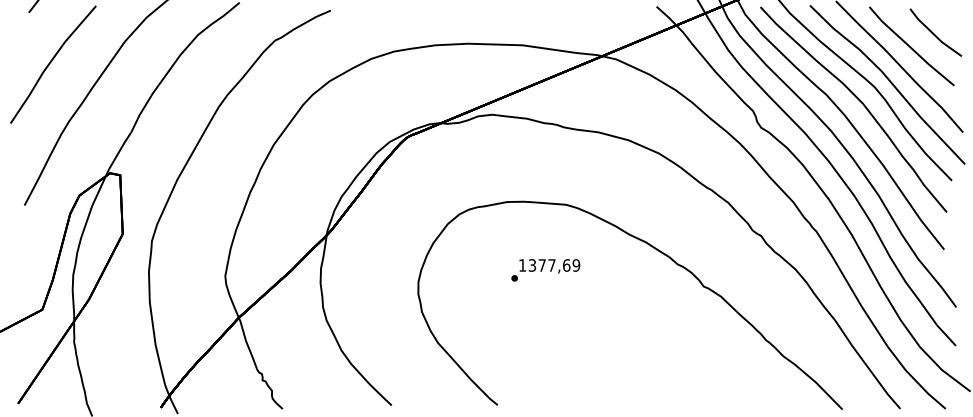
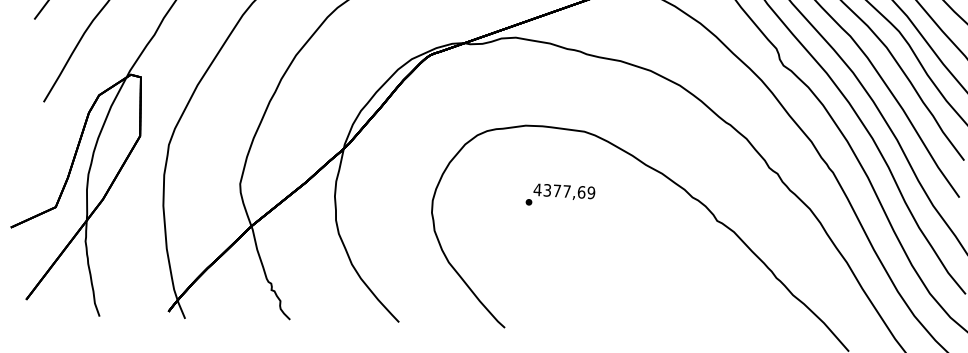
text: (522, 265) -> (537, 189), 1377,69 -> 4377,69

